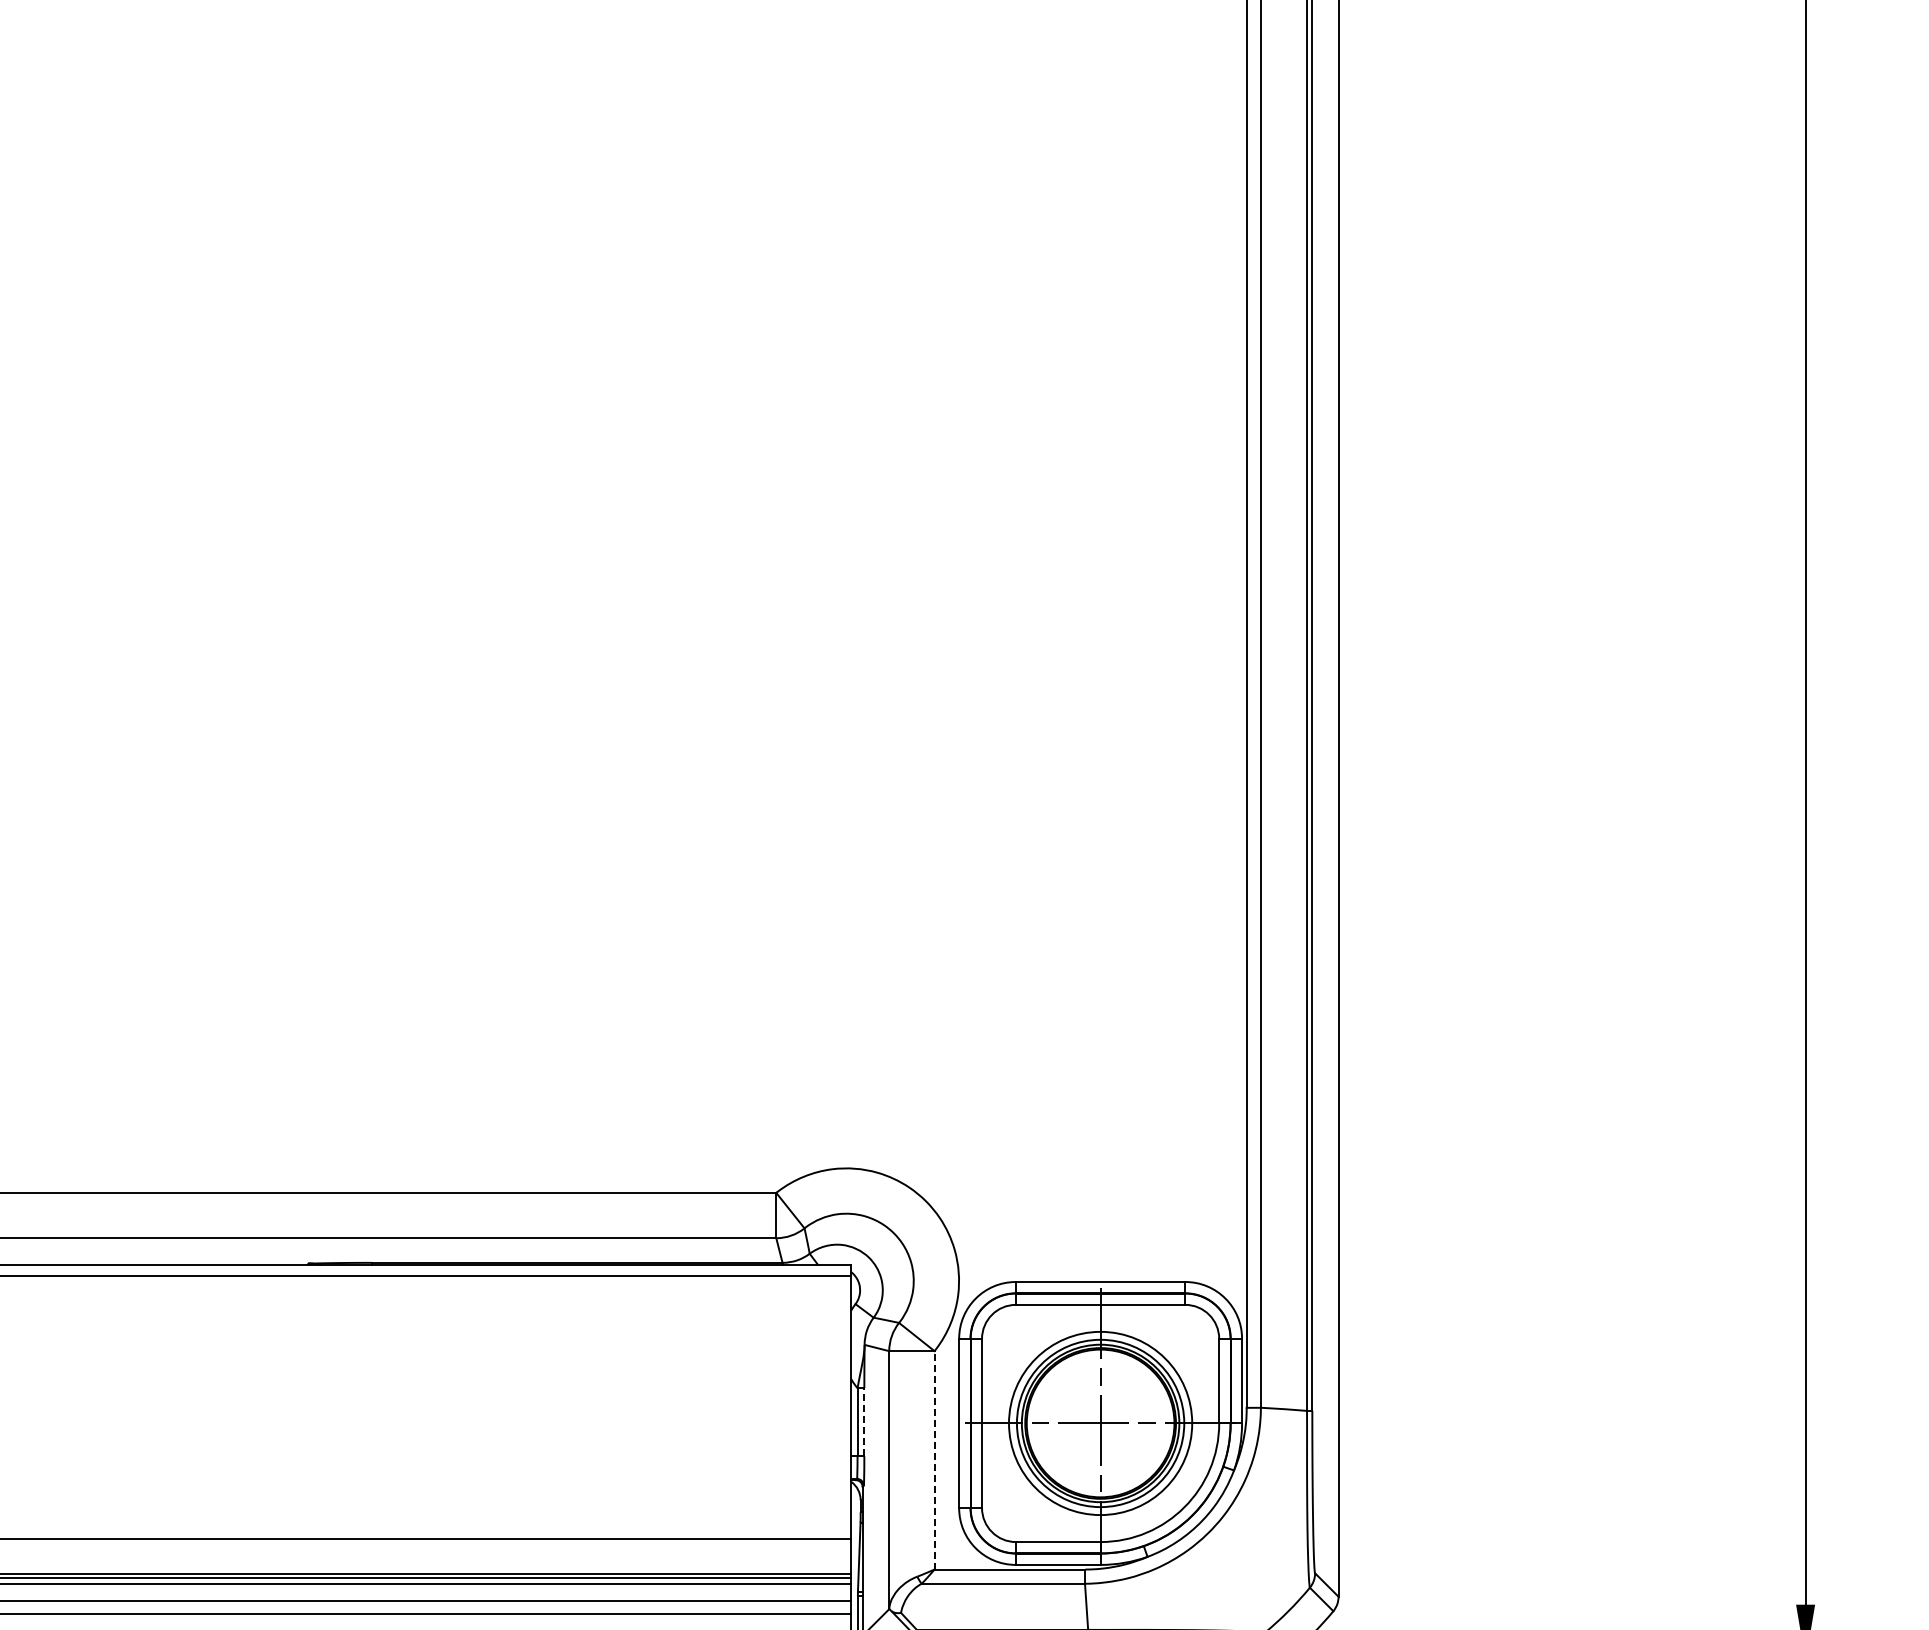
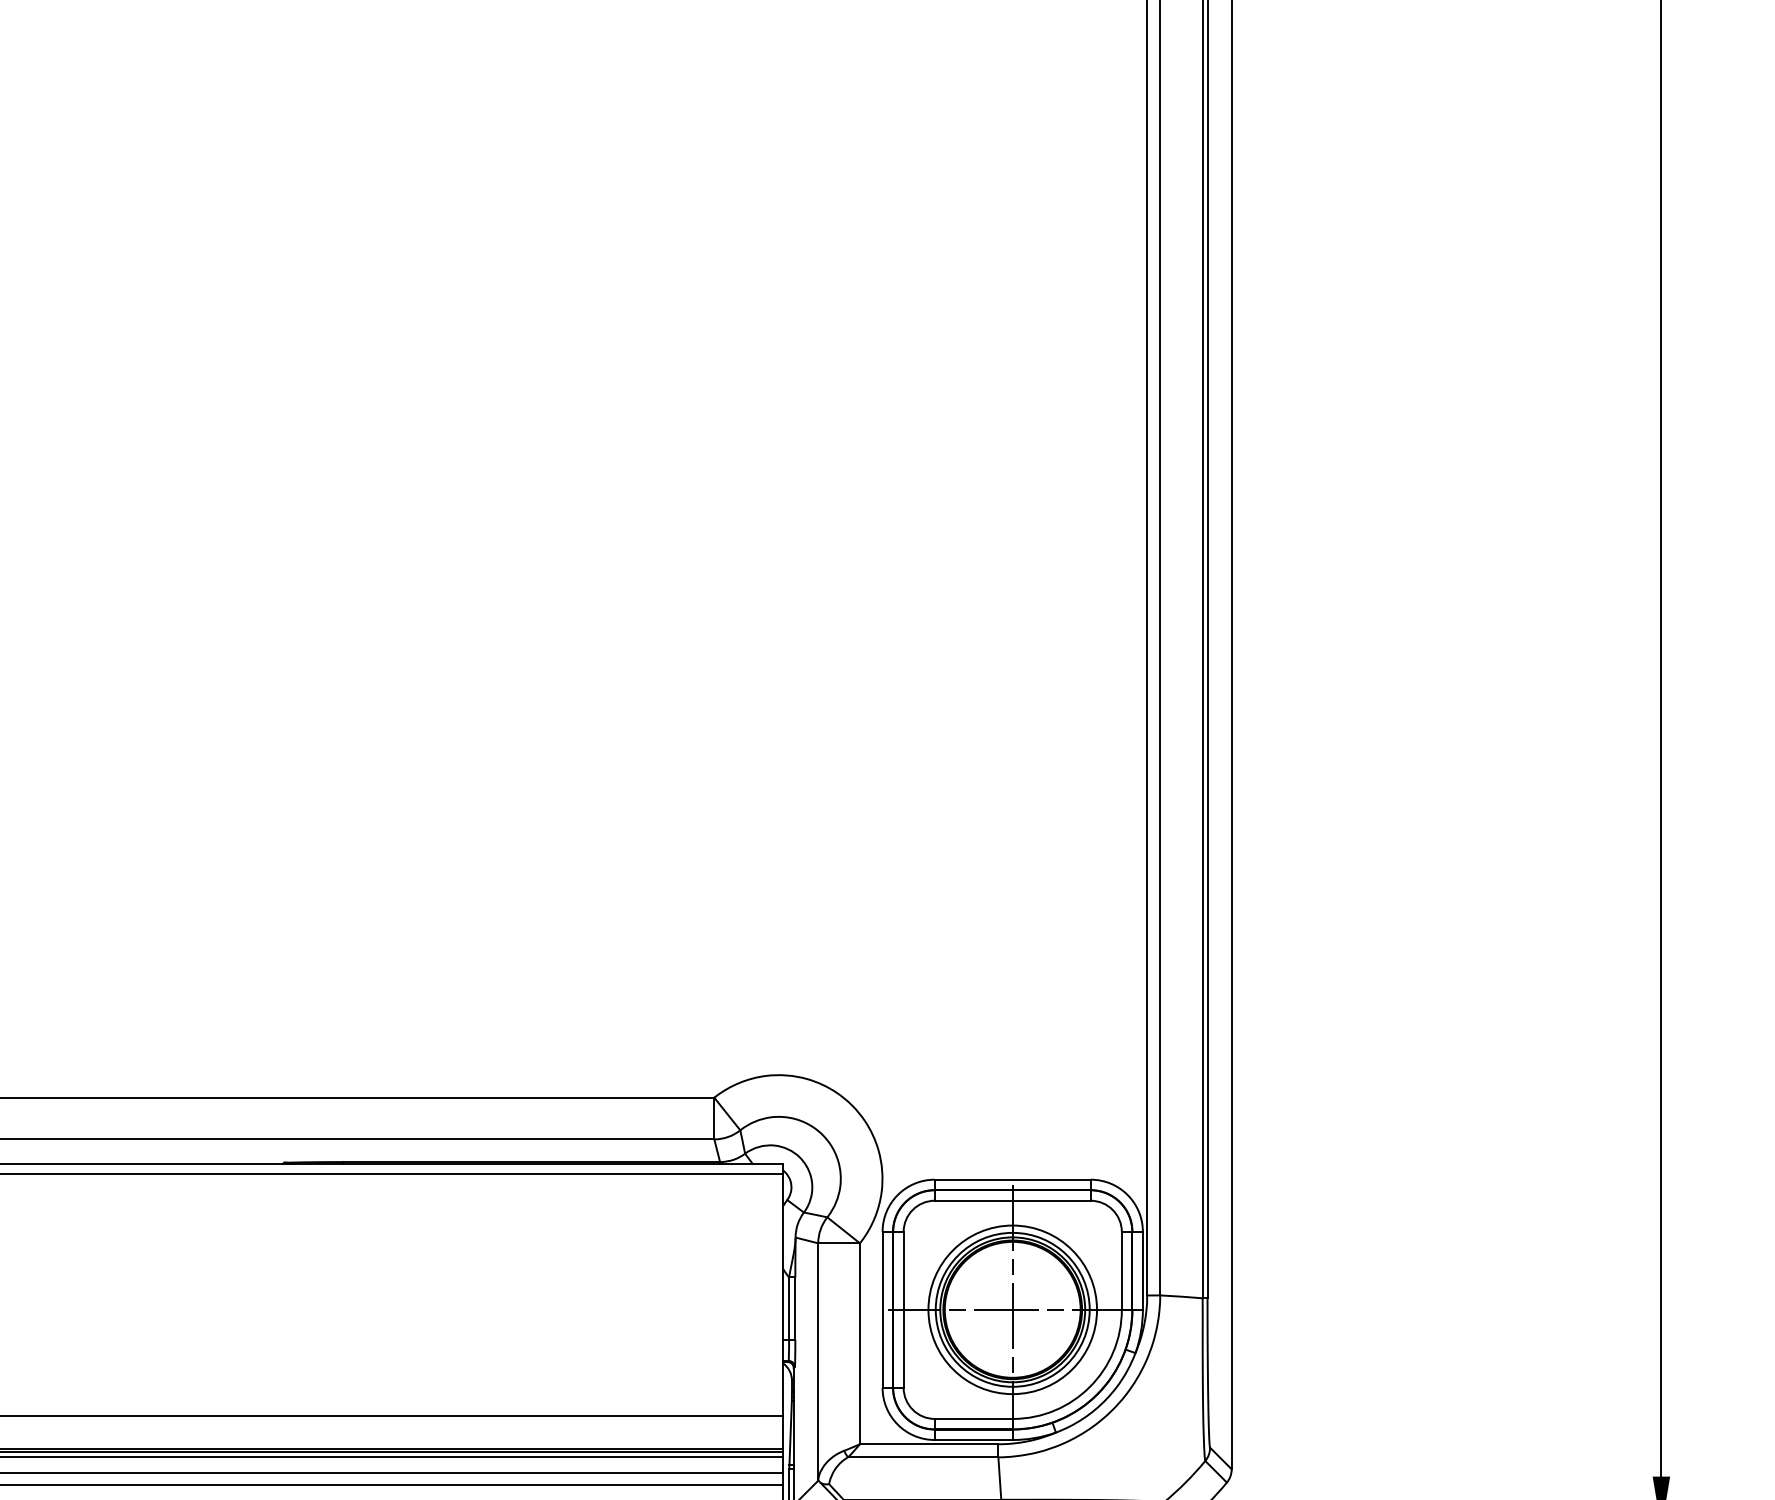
line: (864, 1421) -> (795, 1308), dashed -> solid
line: (934, 1459) -> (859, 1343), dashed -> solid

